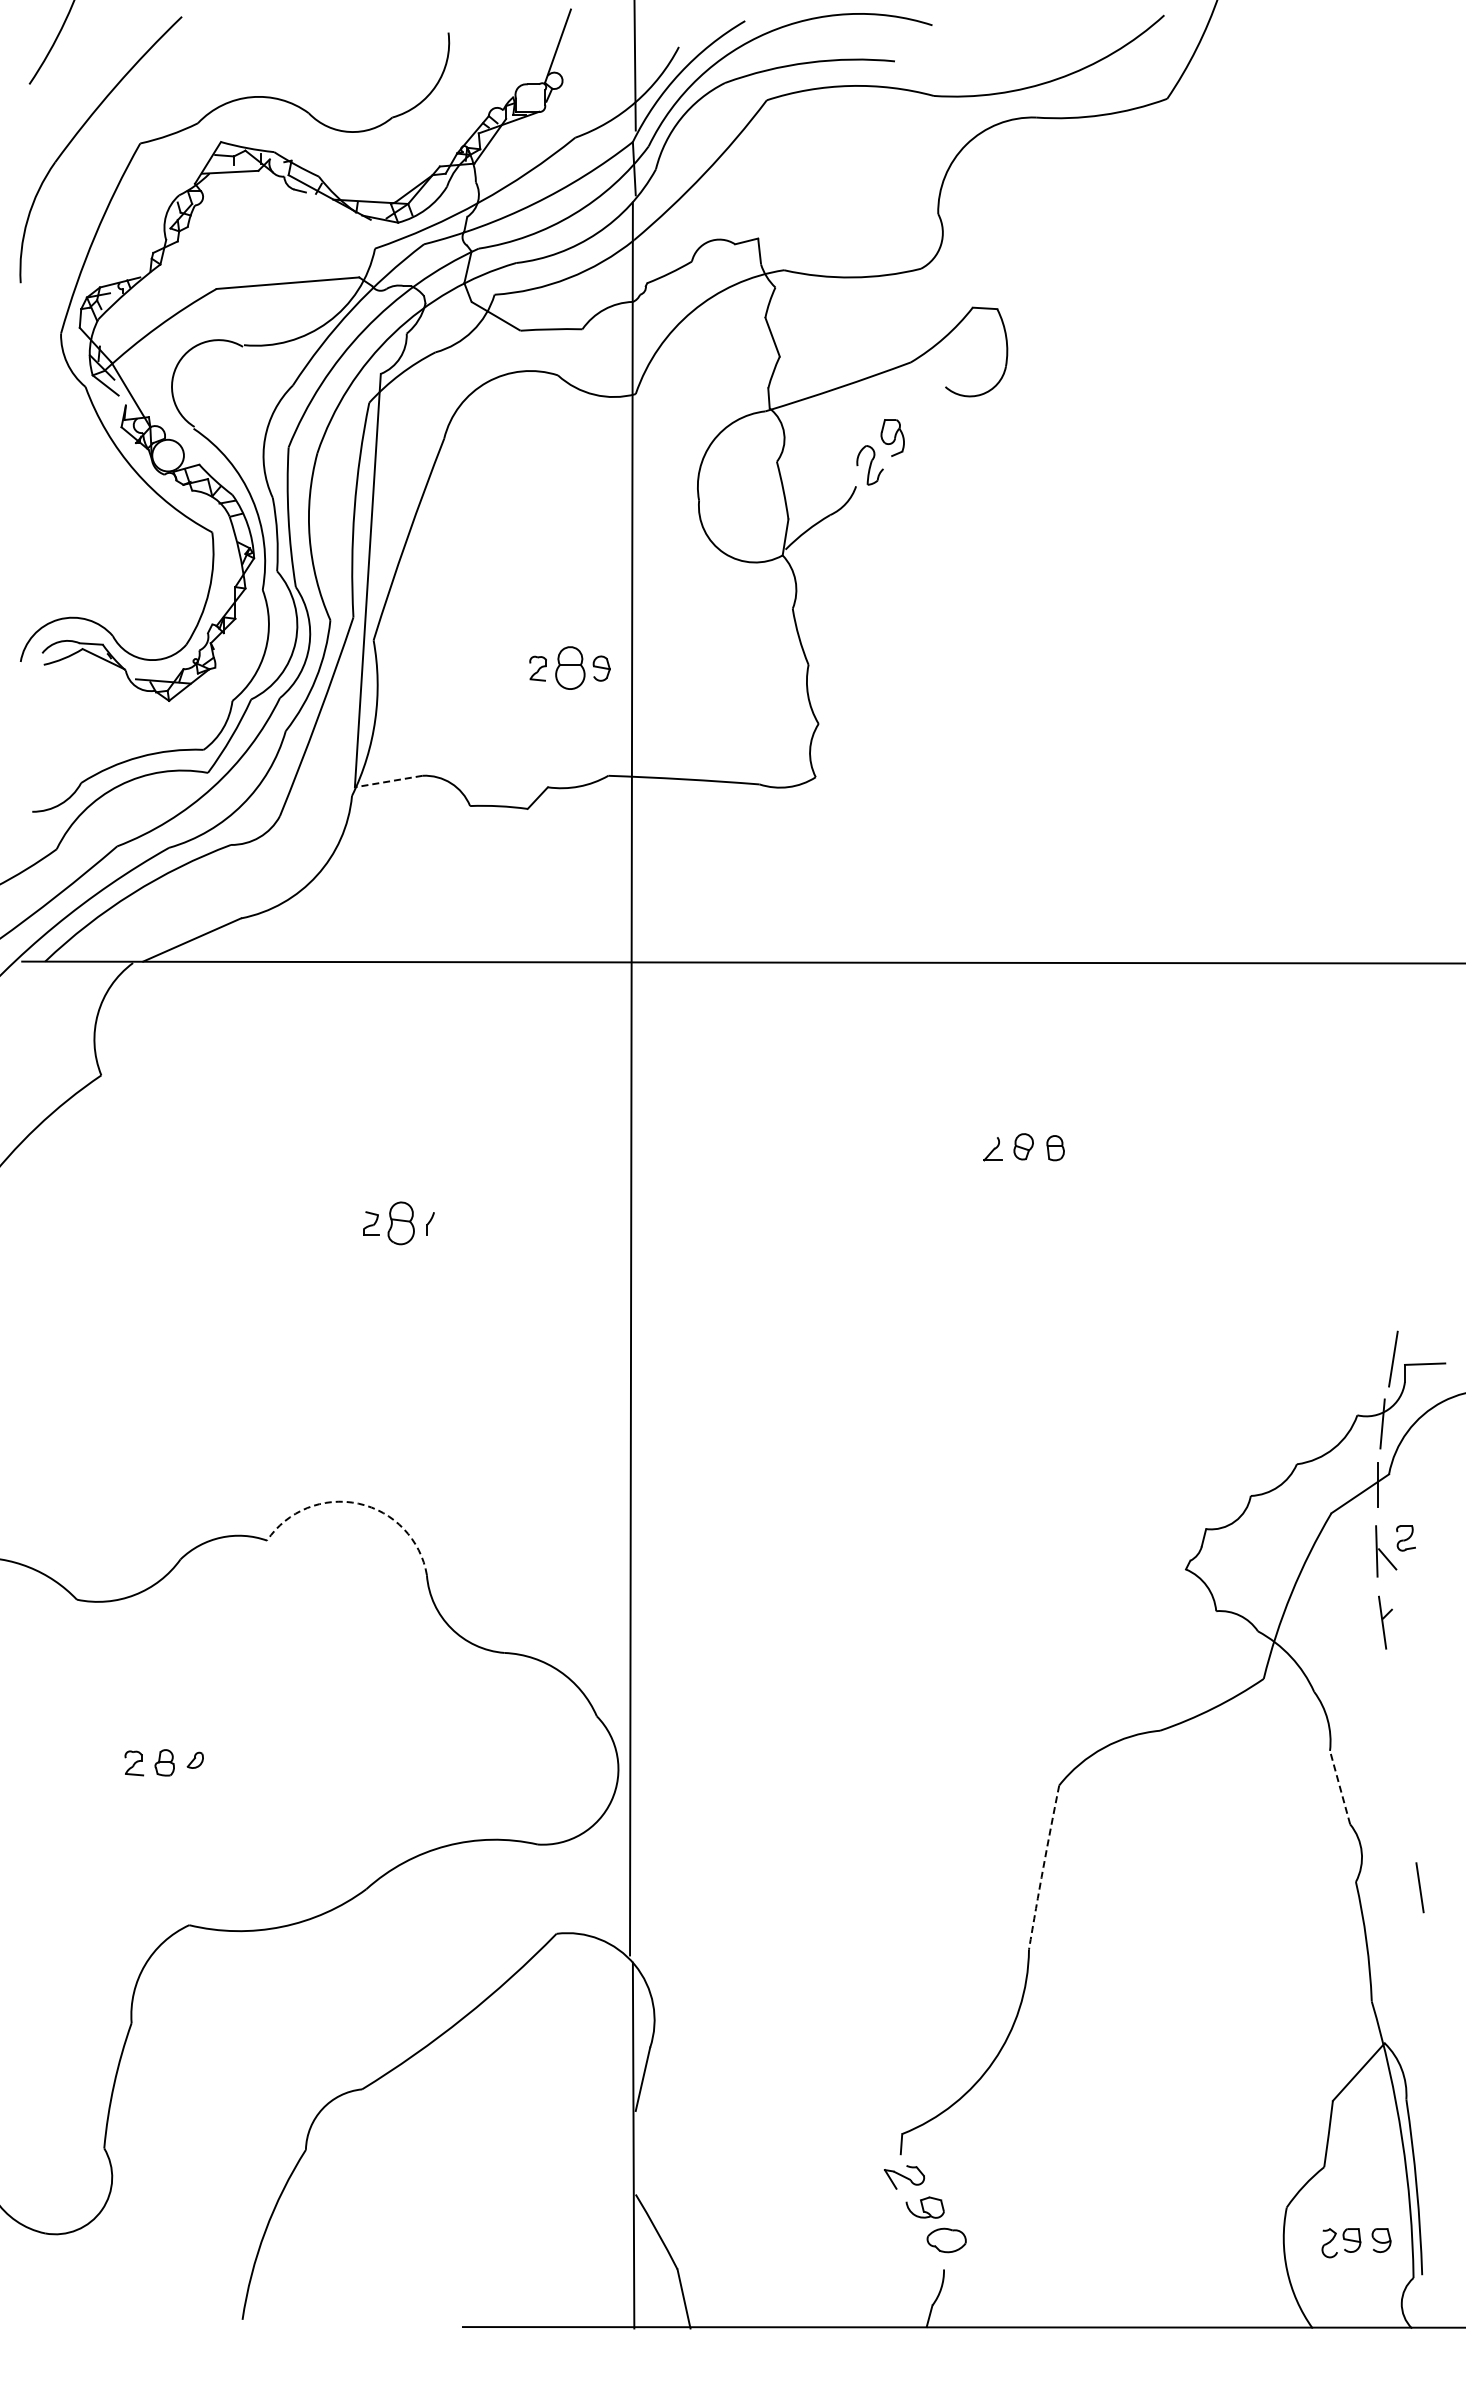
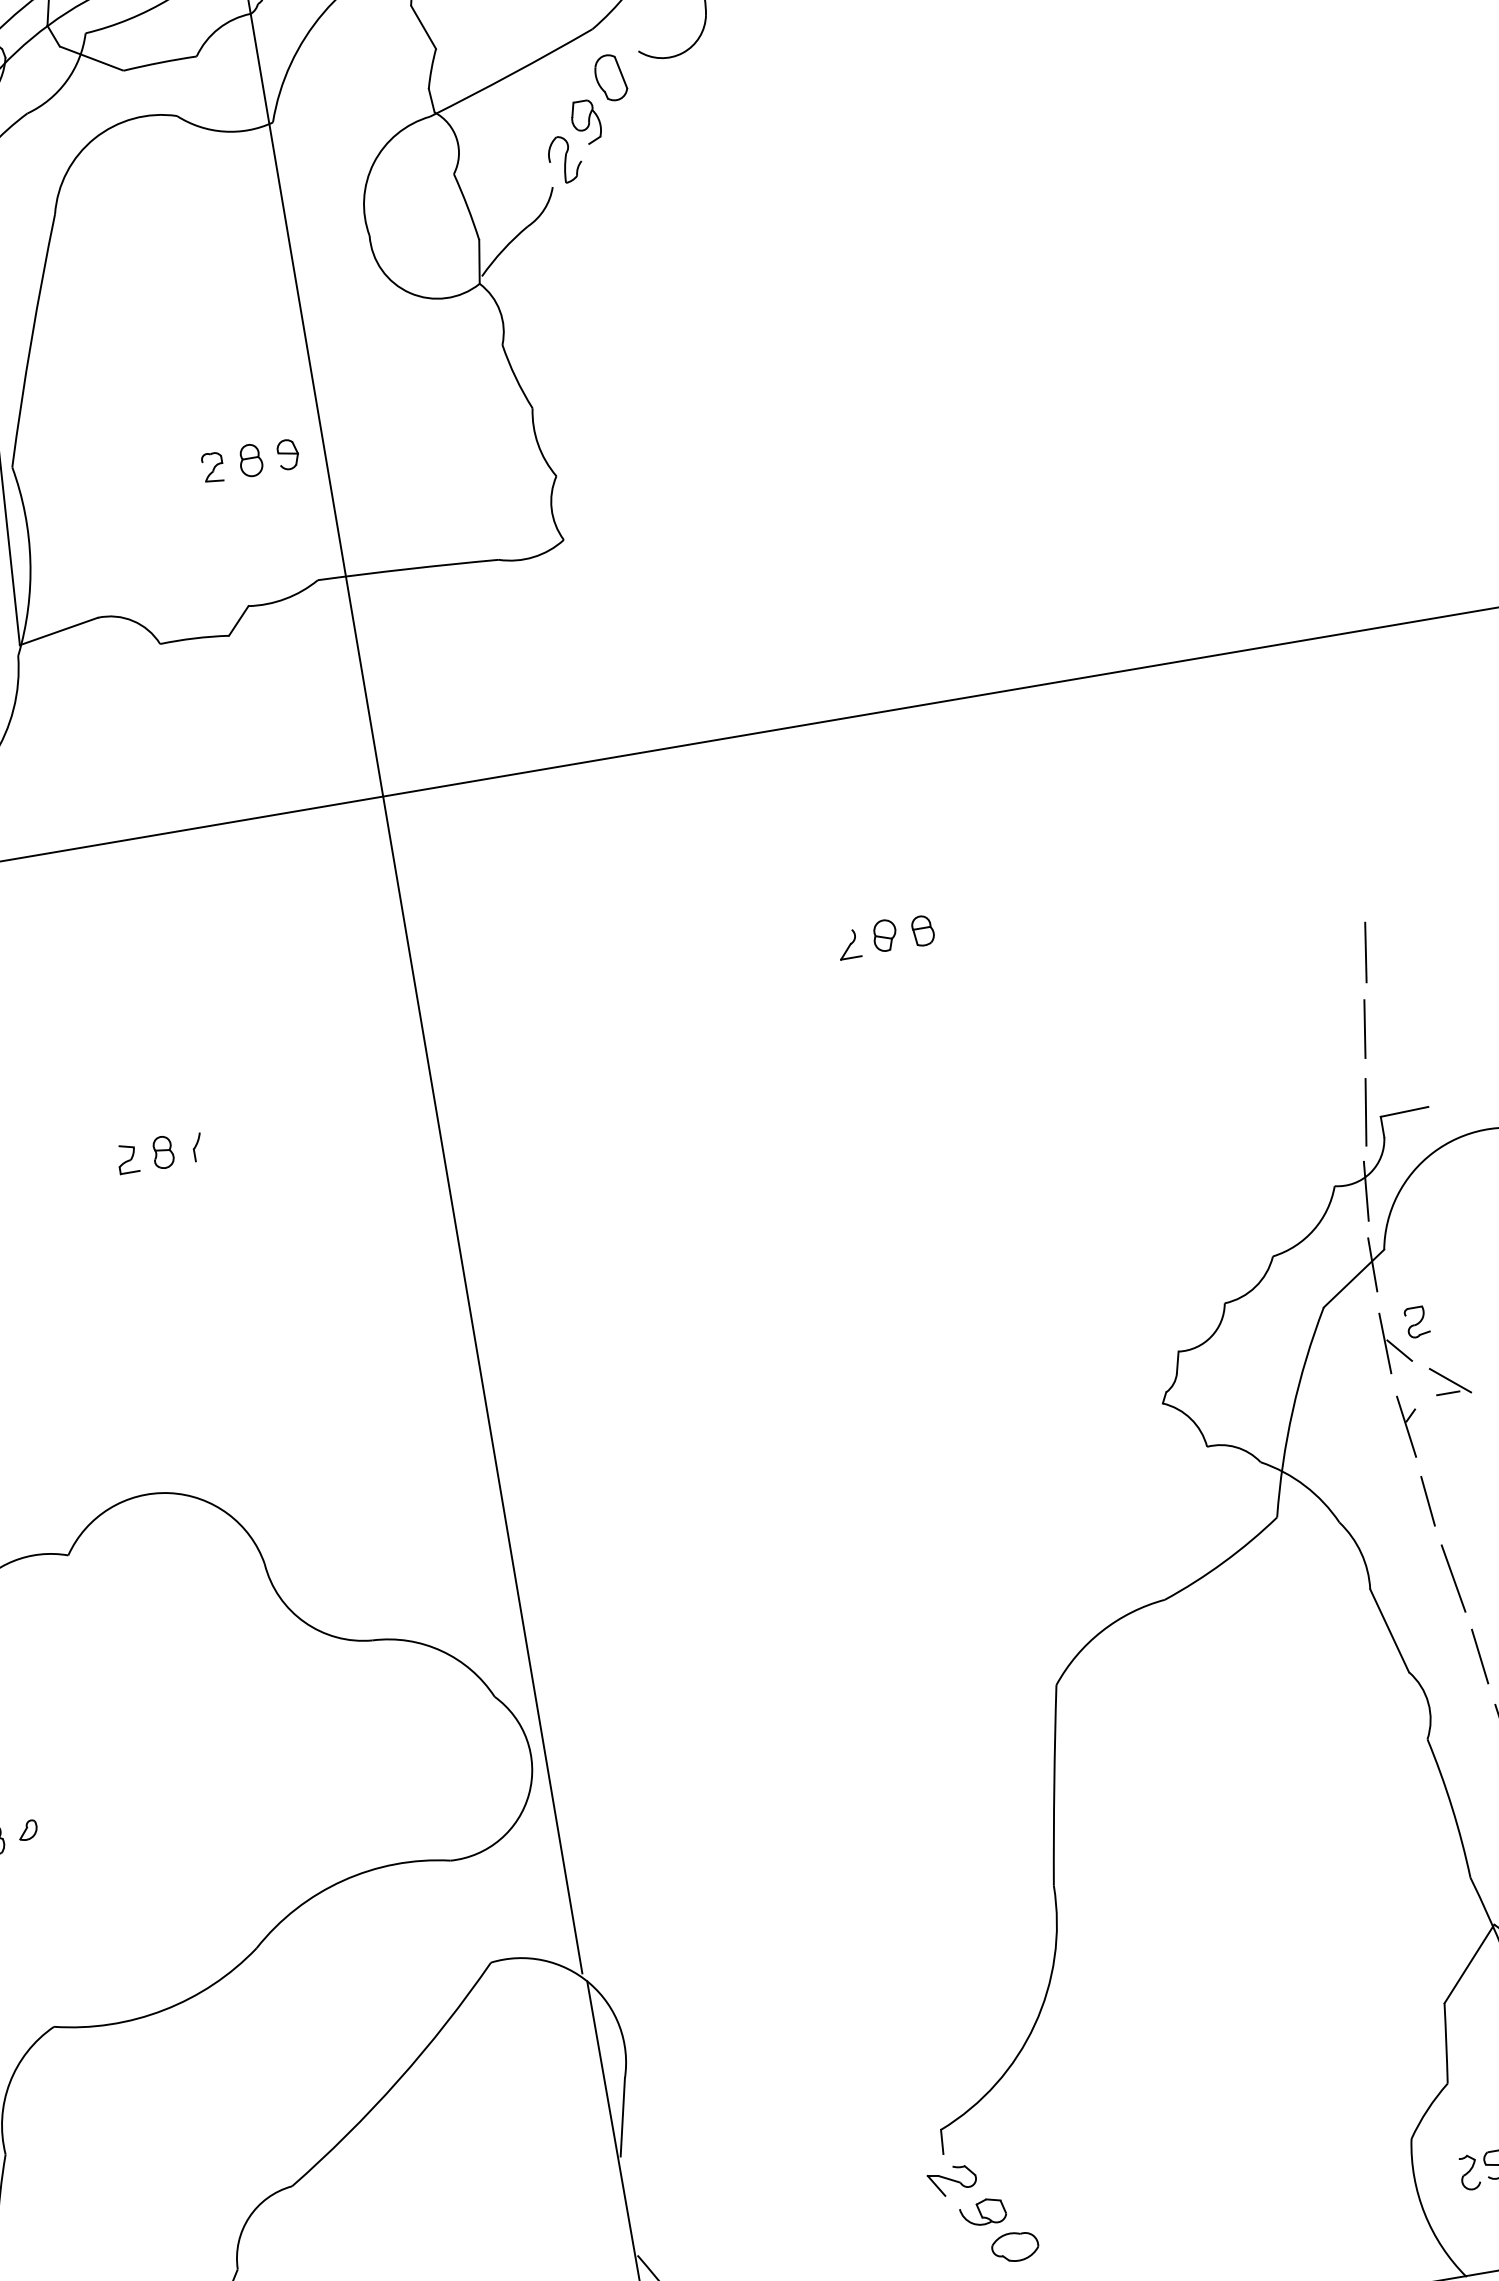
part: (918, 404) -> (610, 77), added
part: (569, 668) -> (250, 460), size x0.62
line: (388, 781) -> (58, 631), dashed -> solid
part: (401, 1223) -> (163, 1152), size x0.62
line: (1415, 1227) -> (1365, 951), added
line: (1403, 1290) -> (1364, 1028), added
arc: (358, 1503) -> (169, 1492), dashed -> solid
part: (1424, 1590) -> (1449, 1380), added
line: (1389, 1686) -> (1427, 1500), added
line: (1399, 1753) -> (1453, 1578), added
line: (1339, 1787) -> (1388, 1630), dashed -> solid
line: (1410, 1821) -> (1479, 1656), added
arc: (1043, 1867) -> (1054, 1785), dashed -> solid

